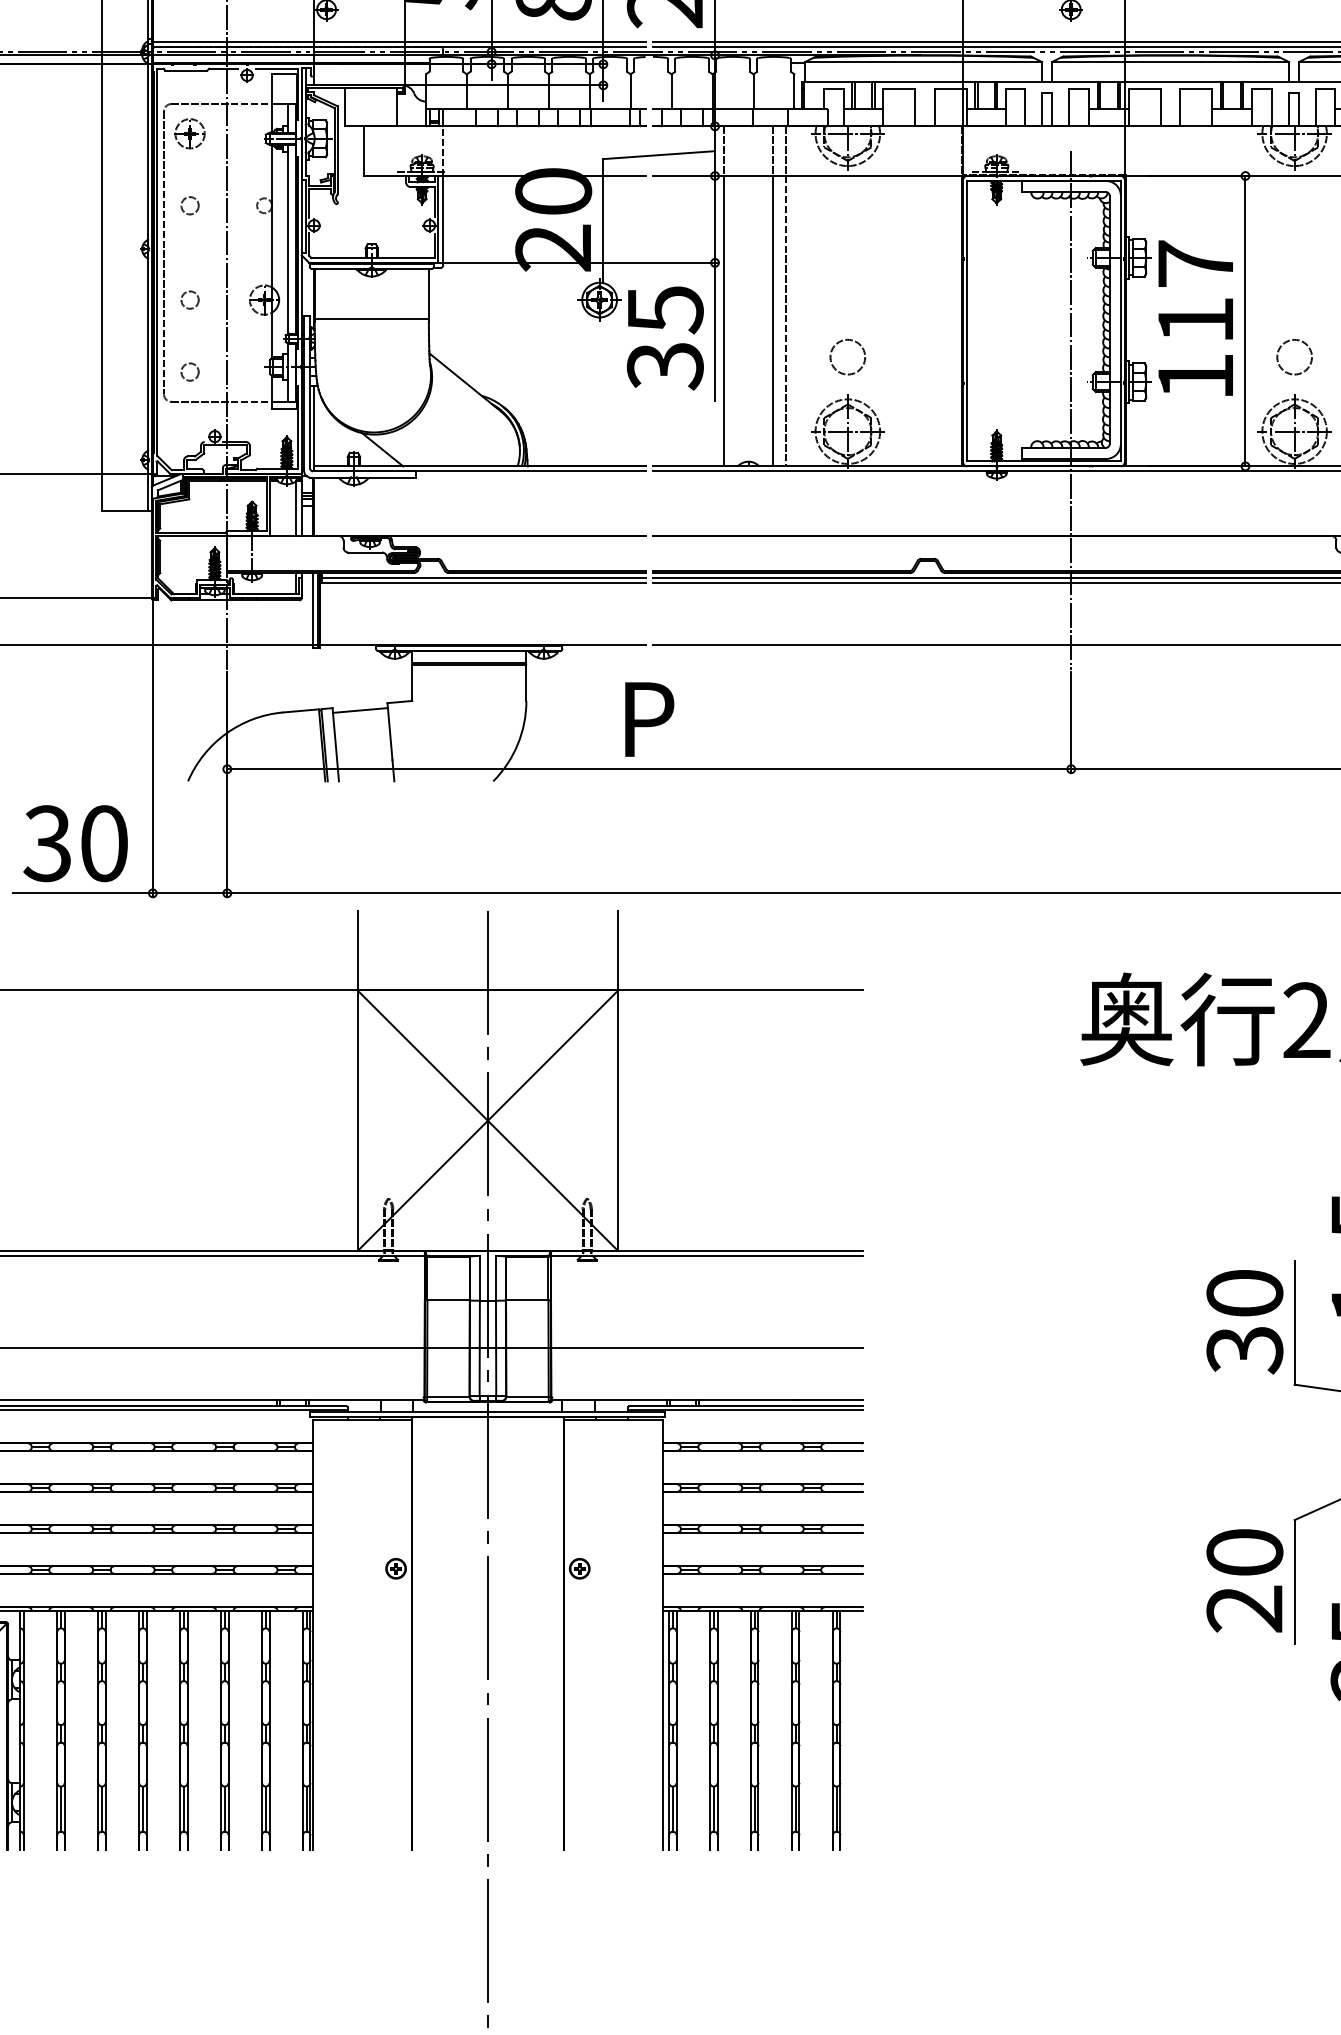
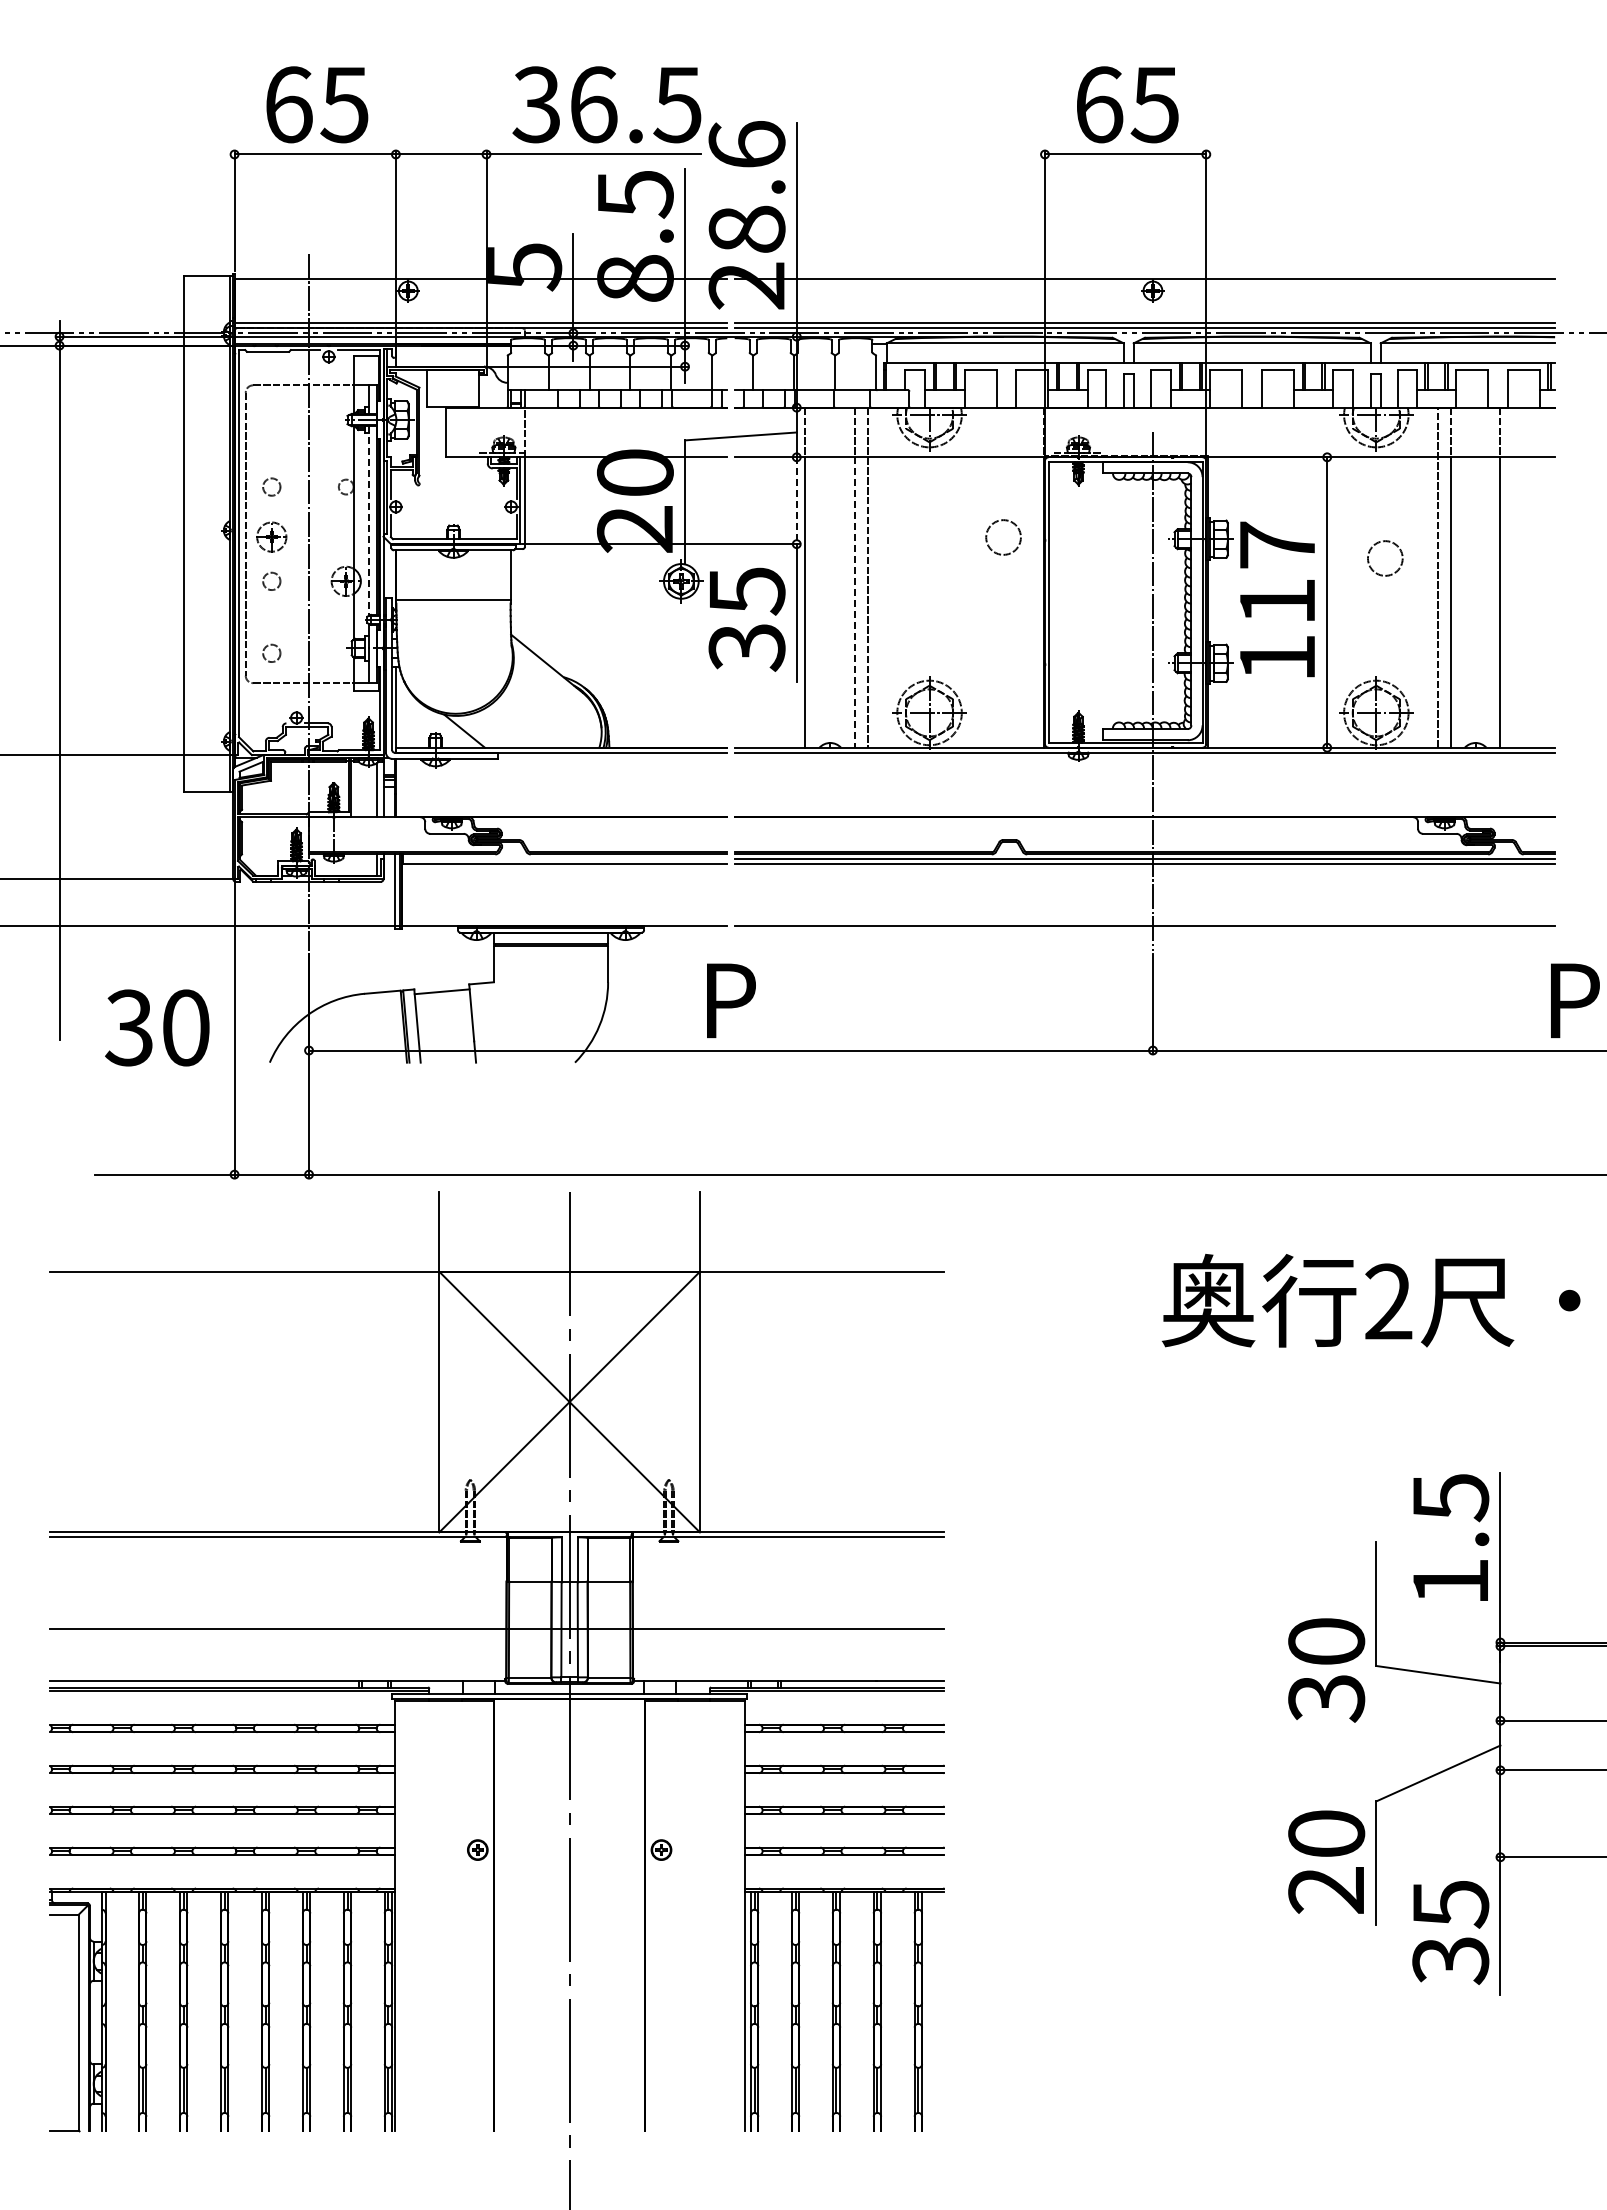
part: (189, 133) -> (271, 536), moved
line: (714, 220) -> (796, 501), solid -> dashed
line: (287, 239) -> (369, 520), solid -> dashed
line: (773, 322) -> (855, 603), solid -> dashed
circle: (847, 357) -> (1003, 537), moved
circle: (1294, 357) -> (1385, 558), moved
line: (483, 578) -> (565, 859), removed
text: (75, 843) -> (157, 1027), moved
text: (1244, 1322) -> (1326, 1670), moved

